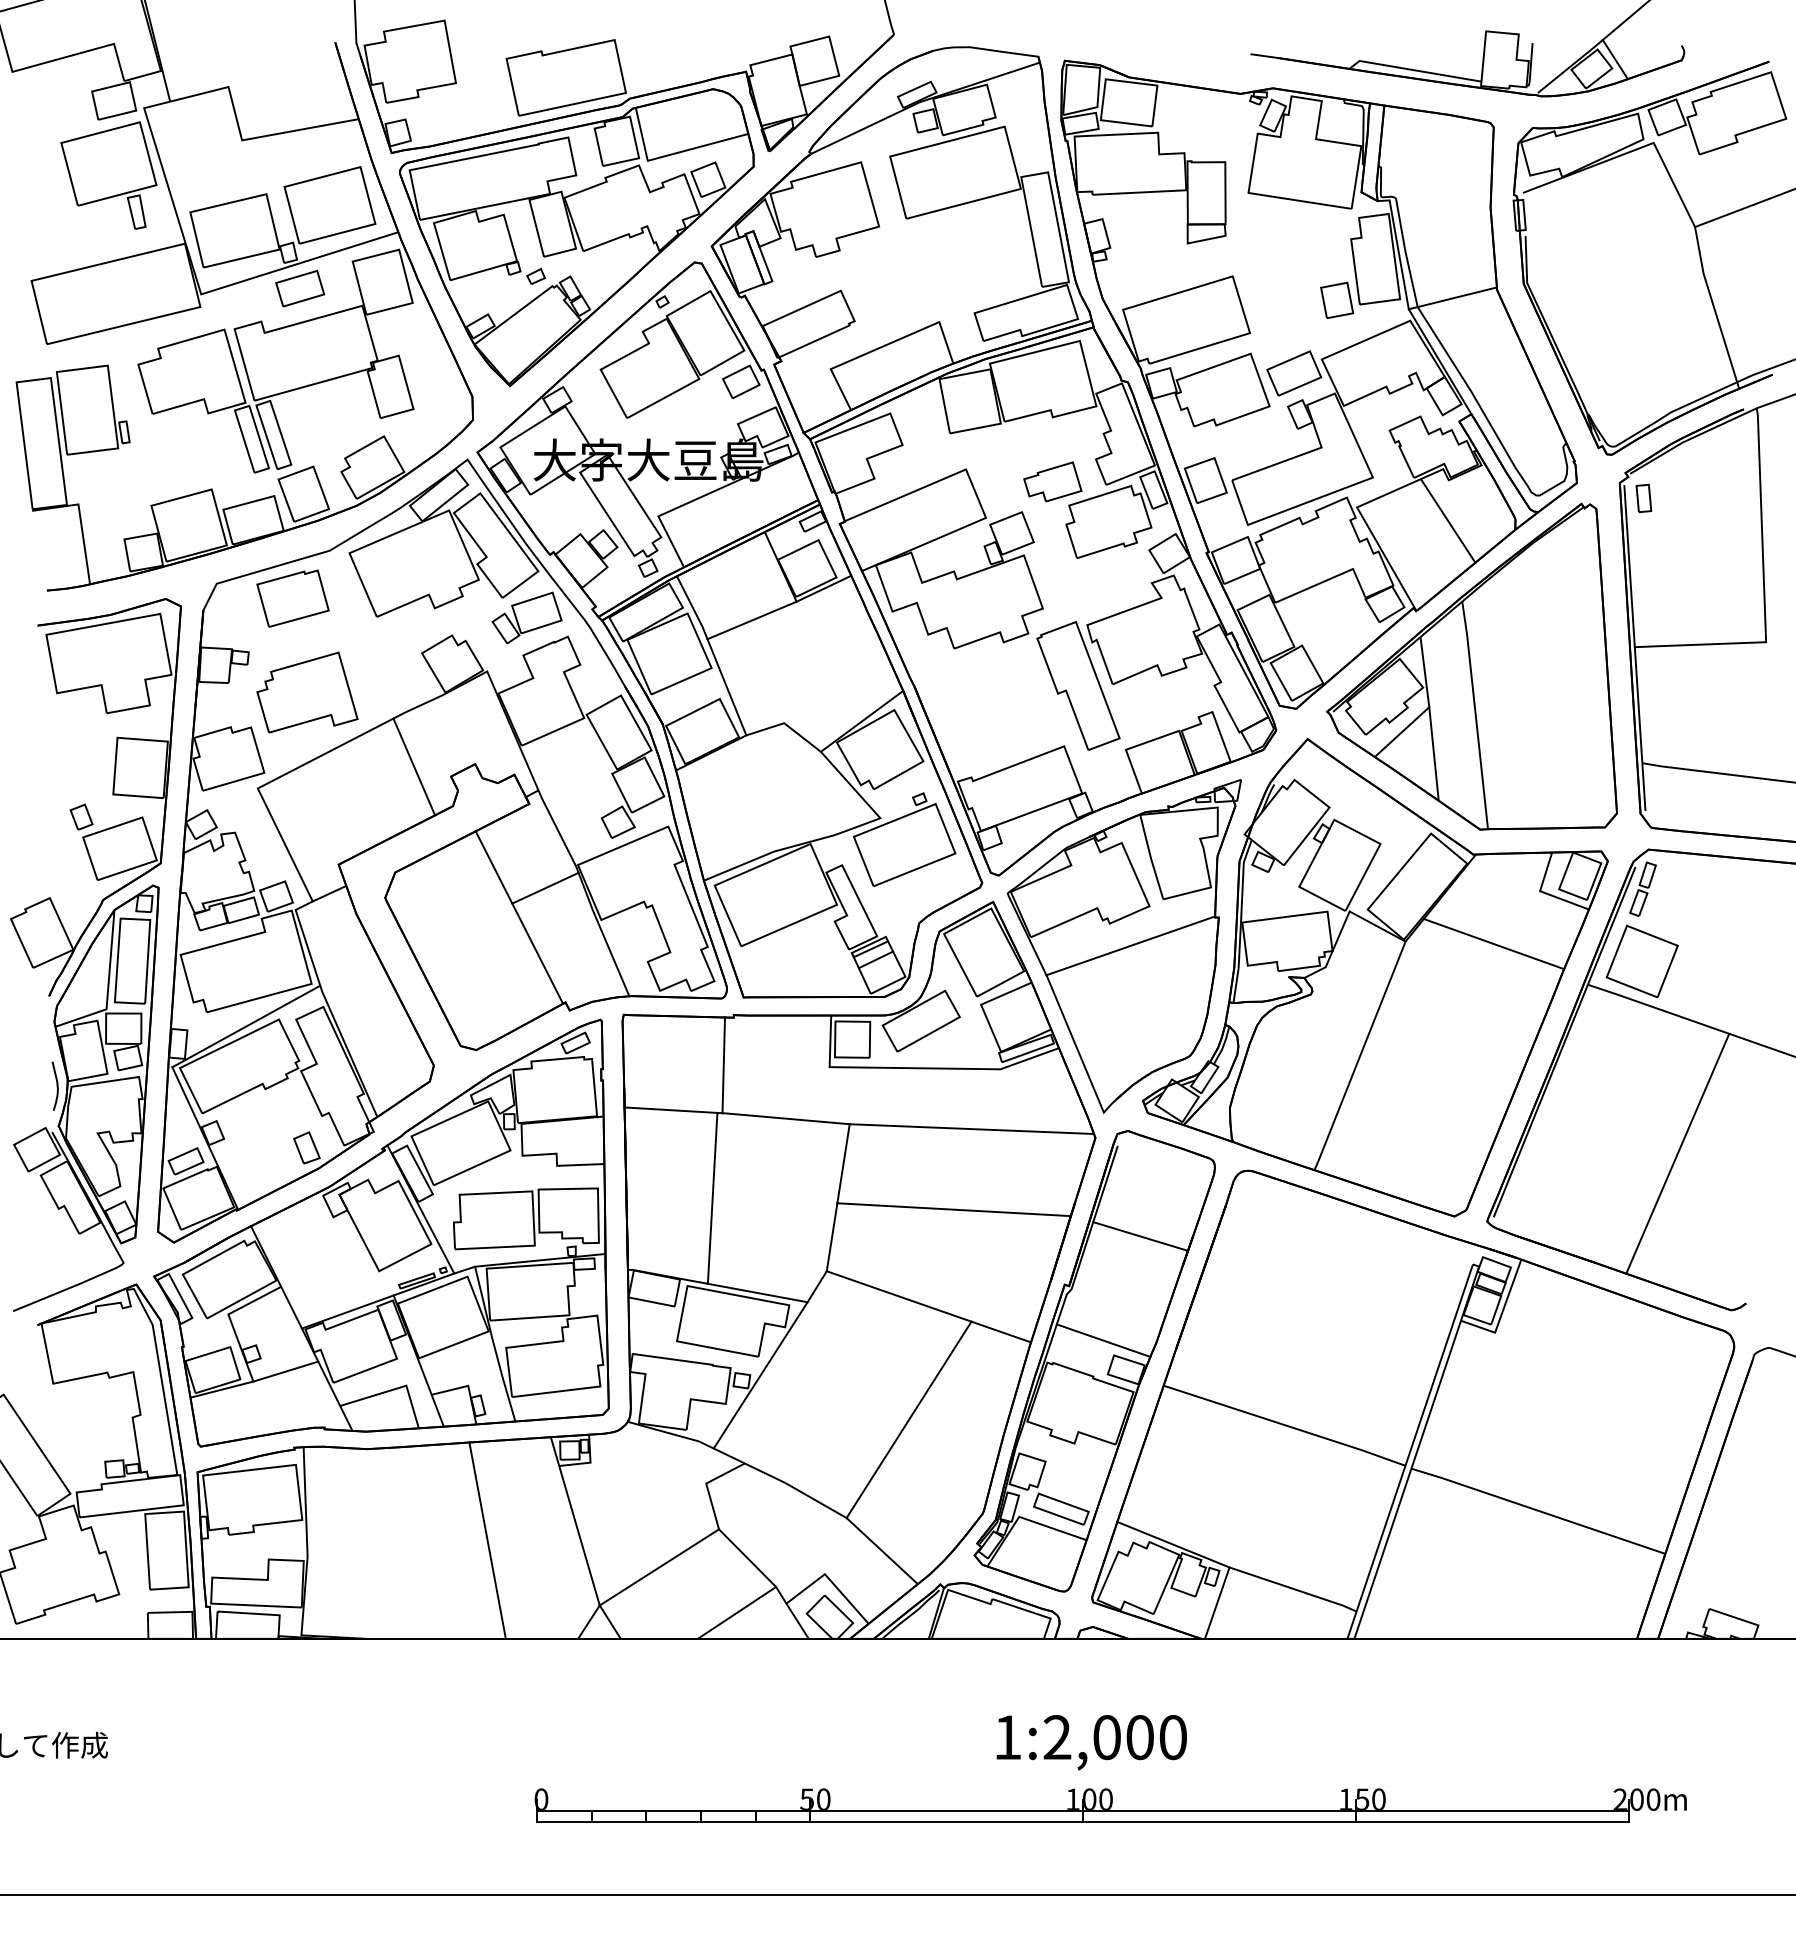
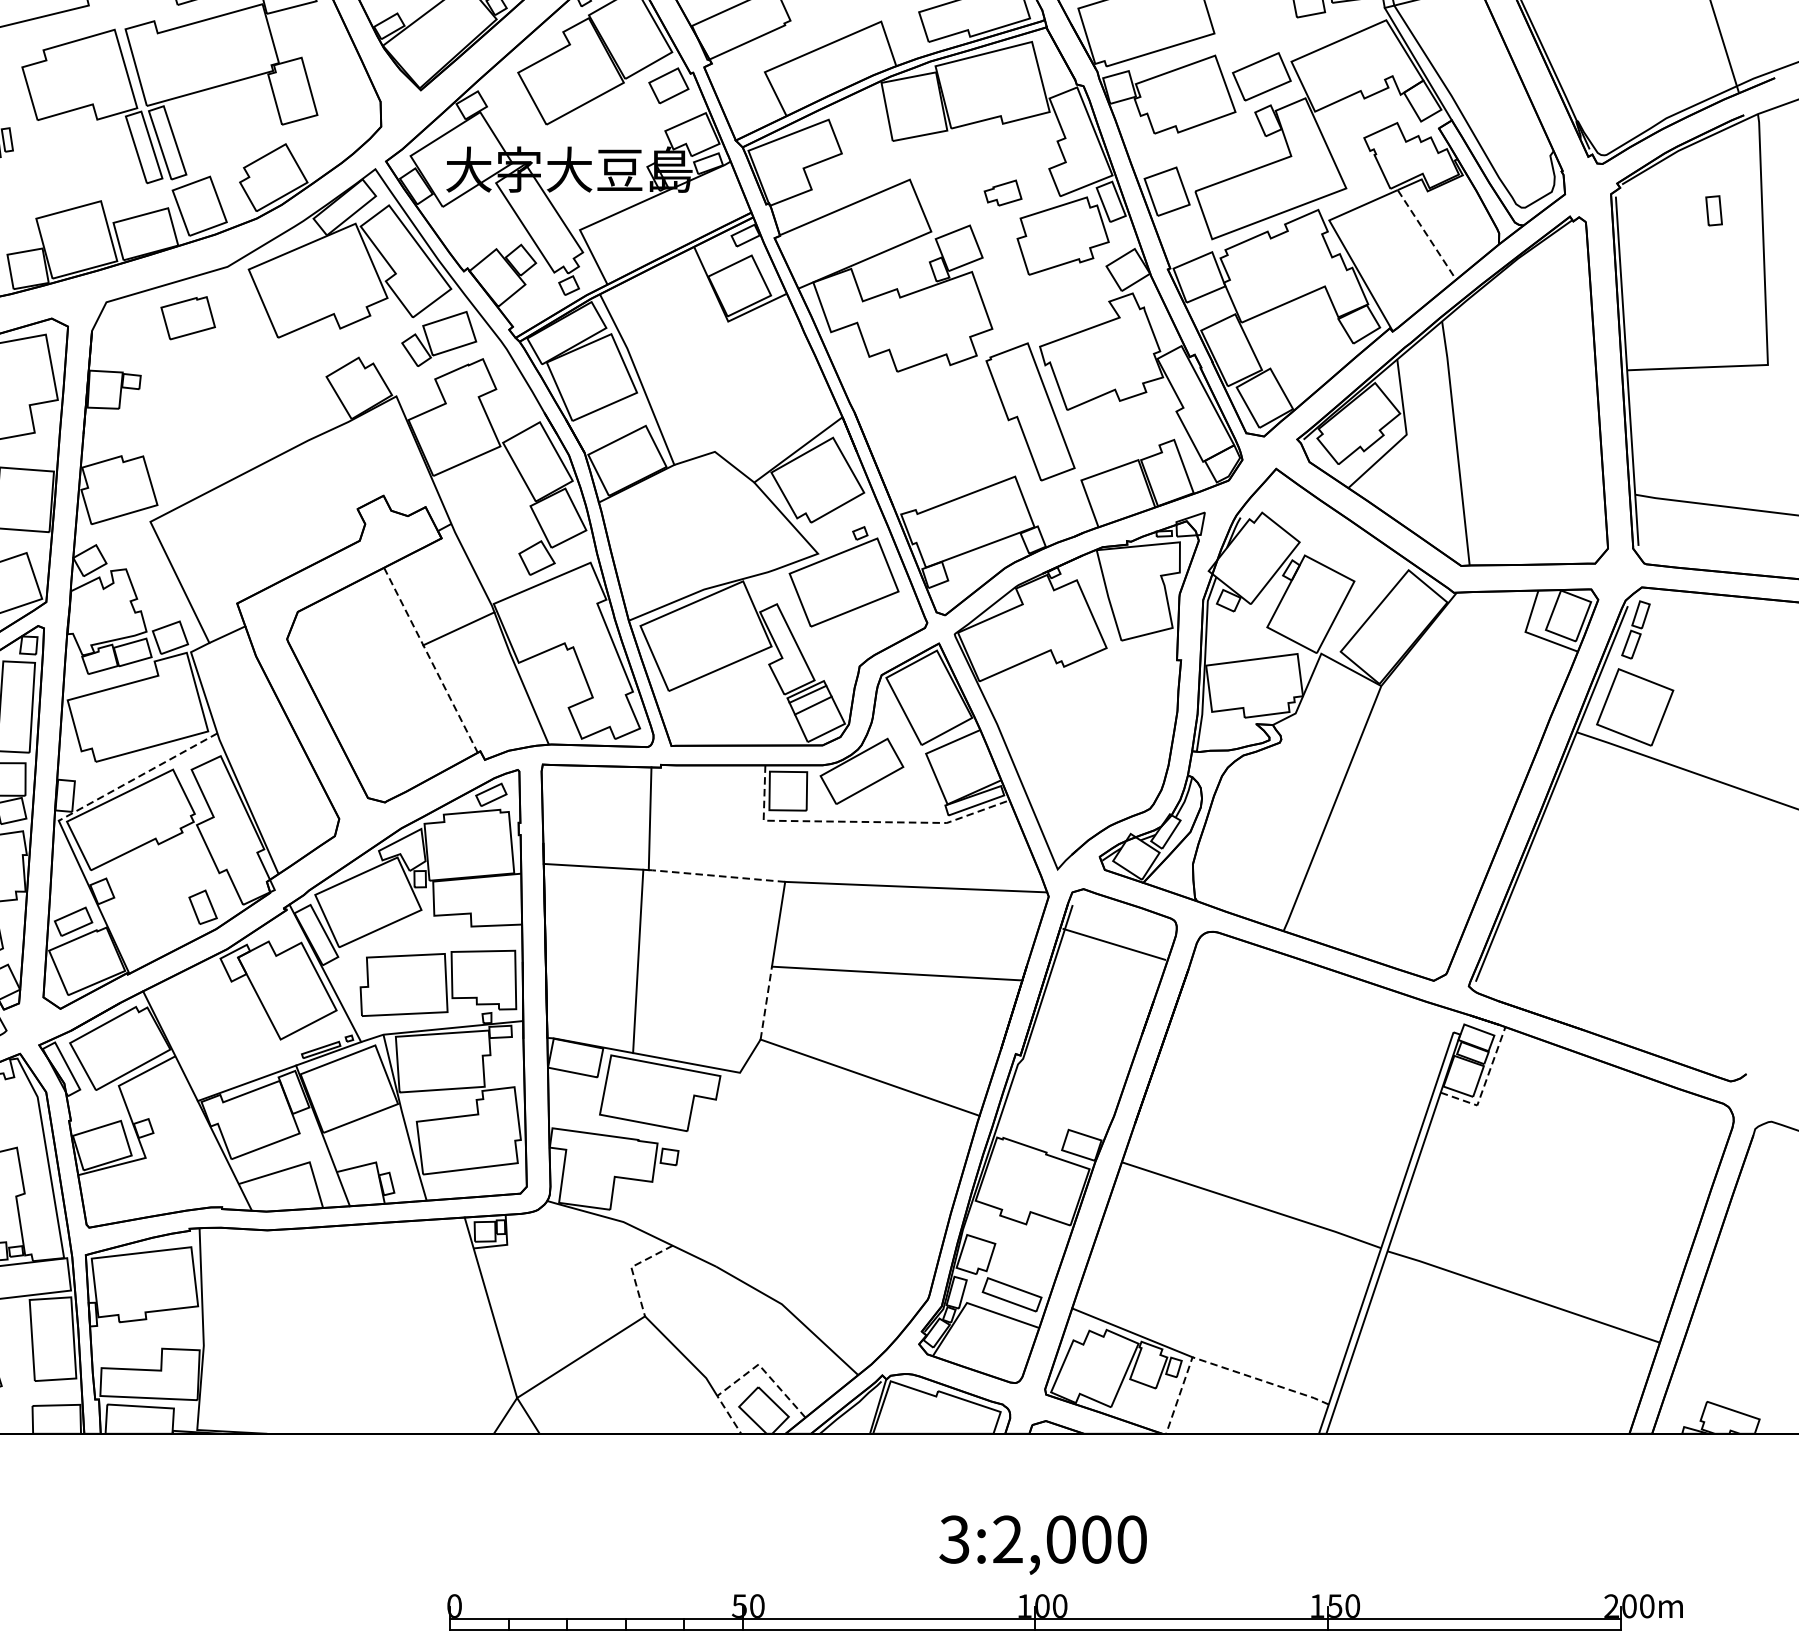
part: (1052, 481) -> (1002, 192), size x0.6
part: (1643, 498) -> (1713, 210), moved
line: (1448, 521) -> (1427, 235), solid -> dashed
part: (292, 598) -> (187, 318), size x0.7
line: (751, 620) -> (679, 341), removed
part: (307, 692) -> (203, 418), removed
line: (1433, 753) -> (1411, 484), removed
line: (414, 766) -> (318, 498), removed
line: (519, 917) -> (431, 660), solid -> dashed
line: (1493, 944) -> (1475, 689), removed
line: (1130, 945) -> (1086, 690), removed
line: (245, 1026) -> (137, 777), solid -> dashed
line: (920, 1068) -> (861, 822), solid -> dashed
line: (785, 1118) -> (716, 875), solid -> dashed
line: (1677, 1153) -> (1672, 913), removed
line: (832, 1236) -> (766, 1002), solid -> dashed
line: (1140, 1236) -> (1114, 944), moved
line: (1501, 1313) -> (1484, 1084), solid -> dashed
line: (1103, 1340) -> (1057, 1113), removed
line: (285, 1371) -> (180, 1147), removed
line: (760, 1375) -> (689, 1151), removed
line: (908, 1419) -> (848, 1198), removed
line: (706, 1485) -> (631, 1269), solid -> dashed
line: (487, 1540) -> (396, 1328), removed
line: (1257, 1577) -> (1222, 1367), solid -> dashed
line: (815, 1581) -> (748, 1372), solid -> dashed
line: (736, 1612) -> (663, 1405), removed
text: (1007, 1737) -> (954, 1539), 1:2,000 -> 3:2,000

